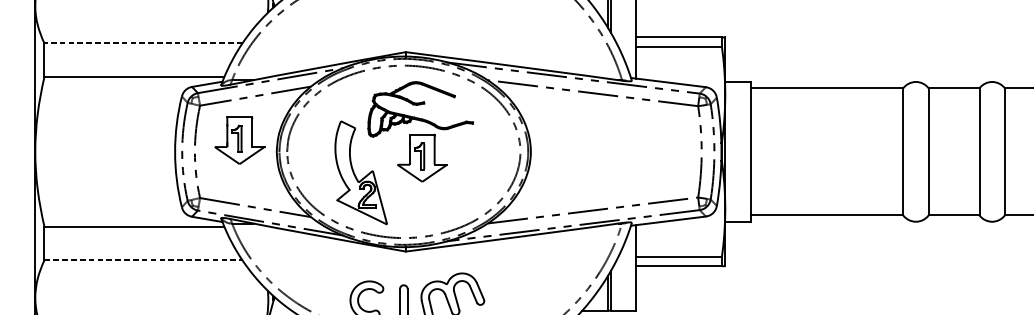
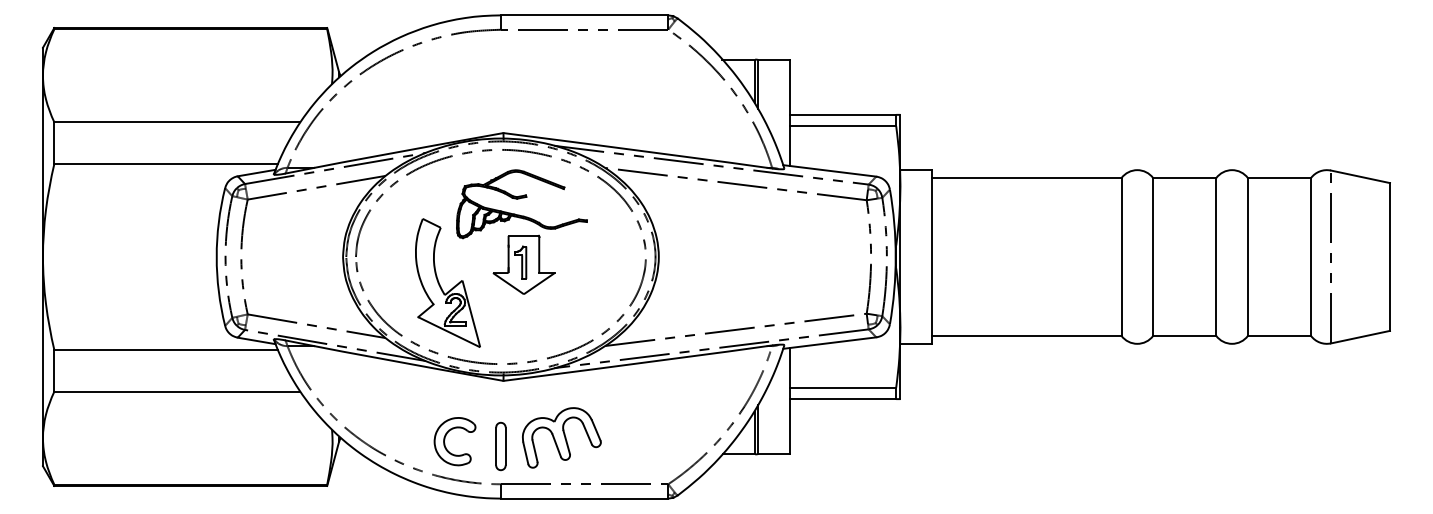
line: (142, 43) -> (176, 122), dashed -> solid
part: (239, 140) -> (296, 242), removed
line: (143, 260) -> (177, 391), dashed -> solid

